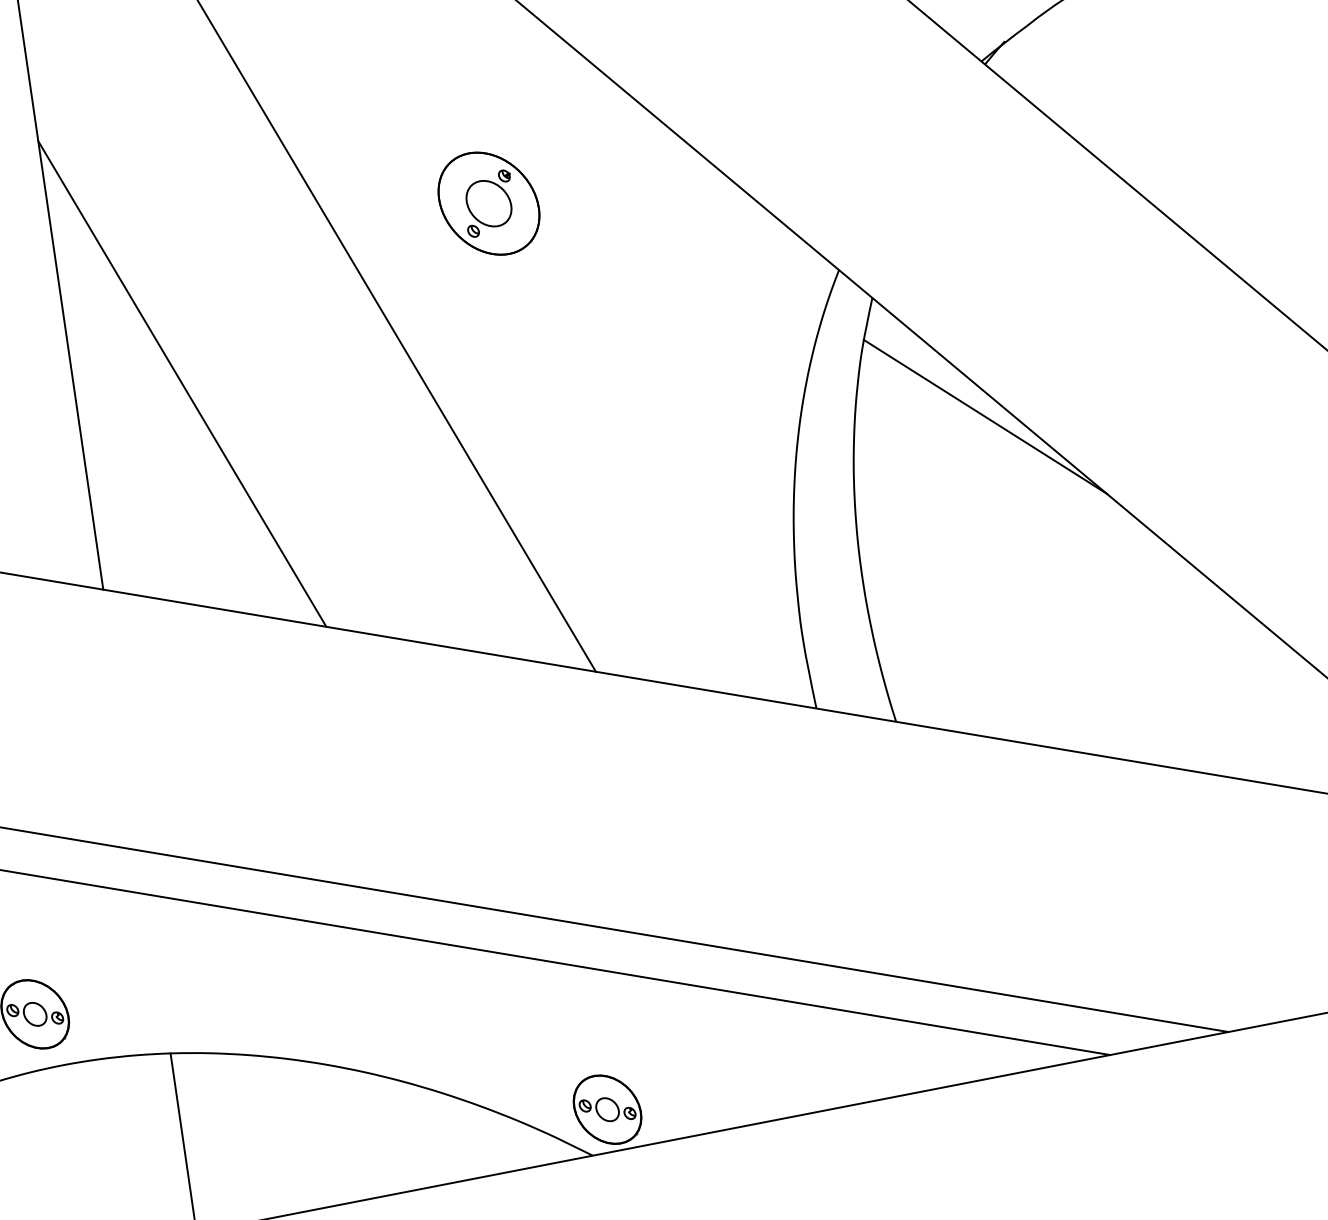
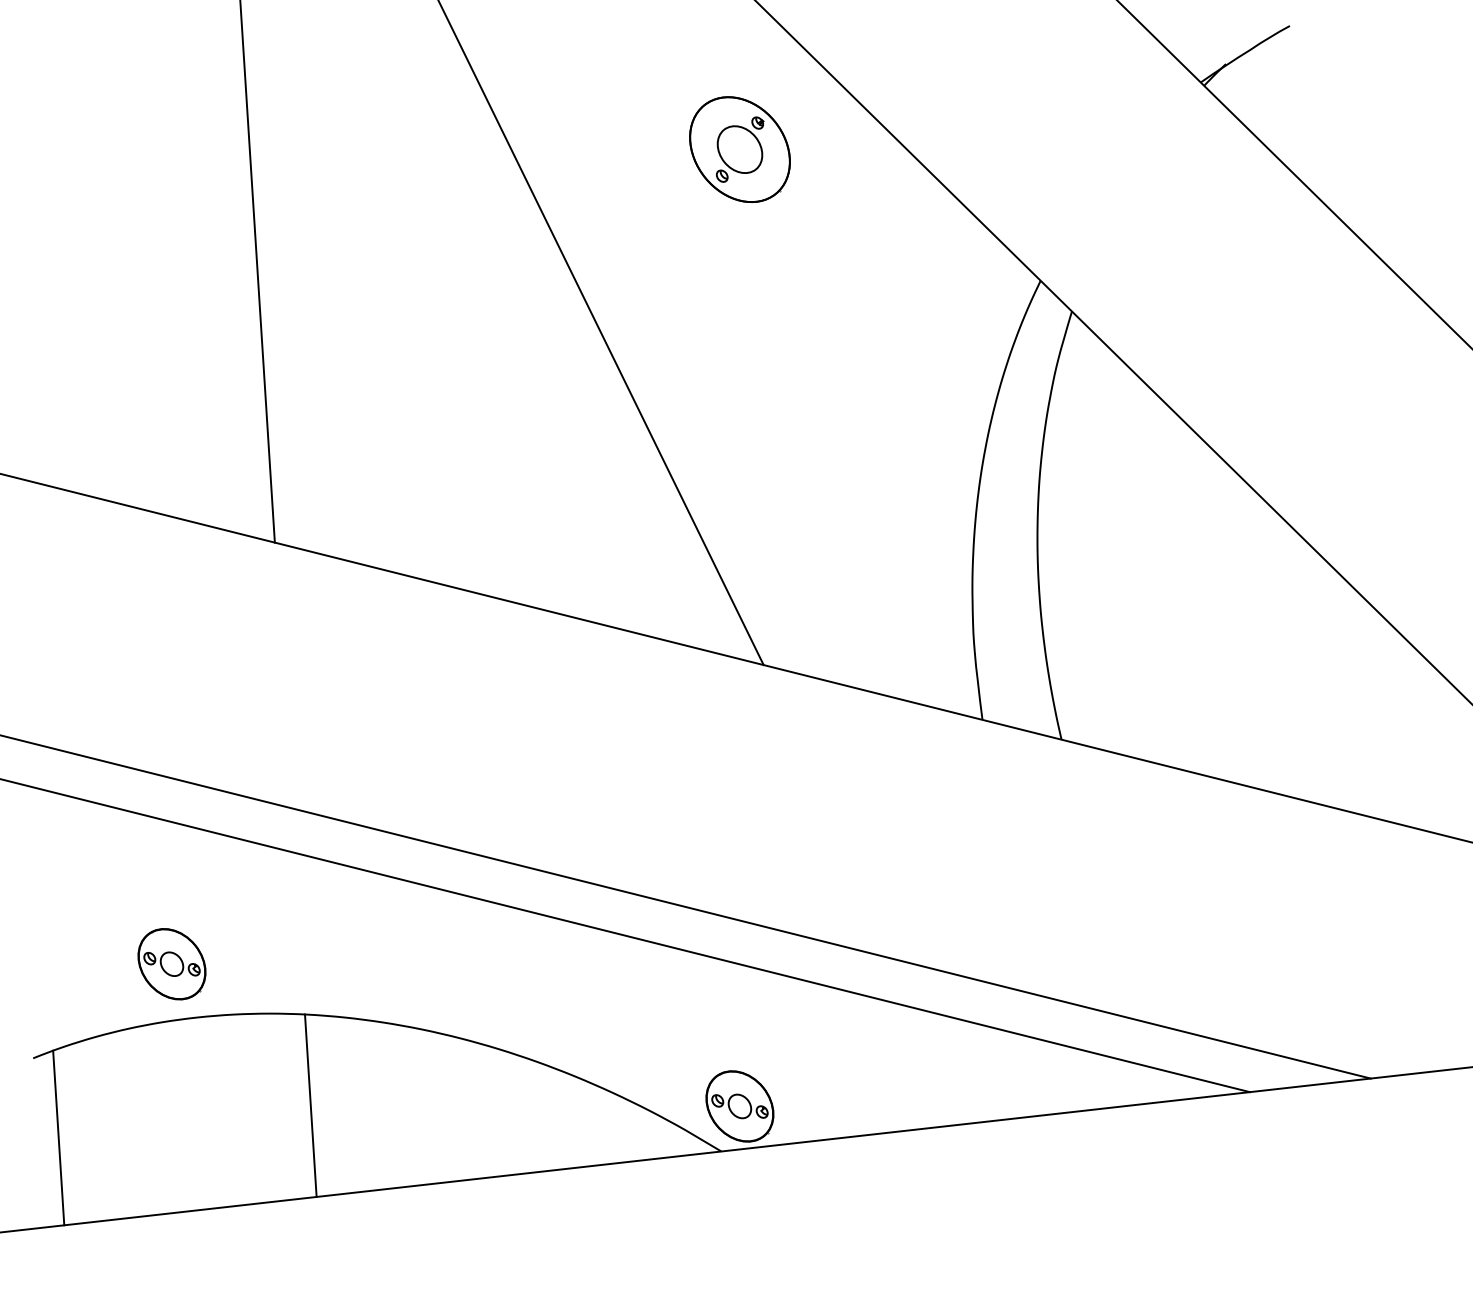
part: (488, 203) -> (739, 149), moved
line: (181, 384) -> (370, 342), removed
line: (984, 416) -> (1175, 439), removed

